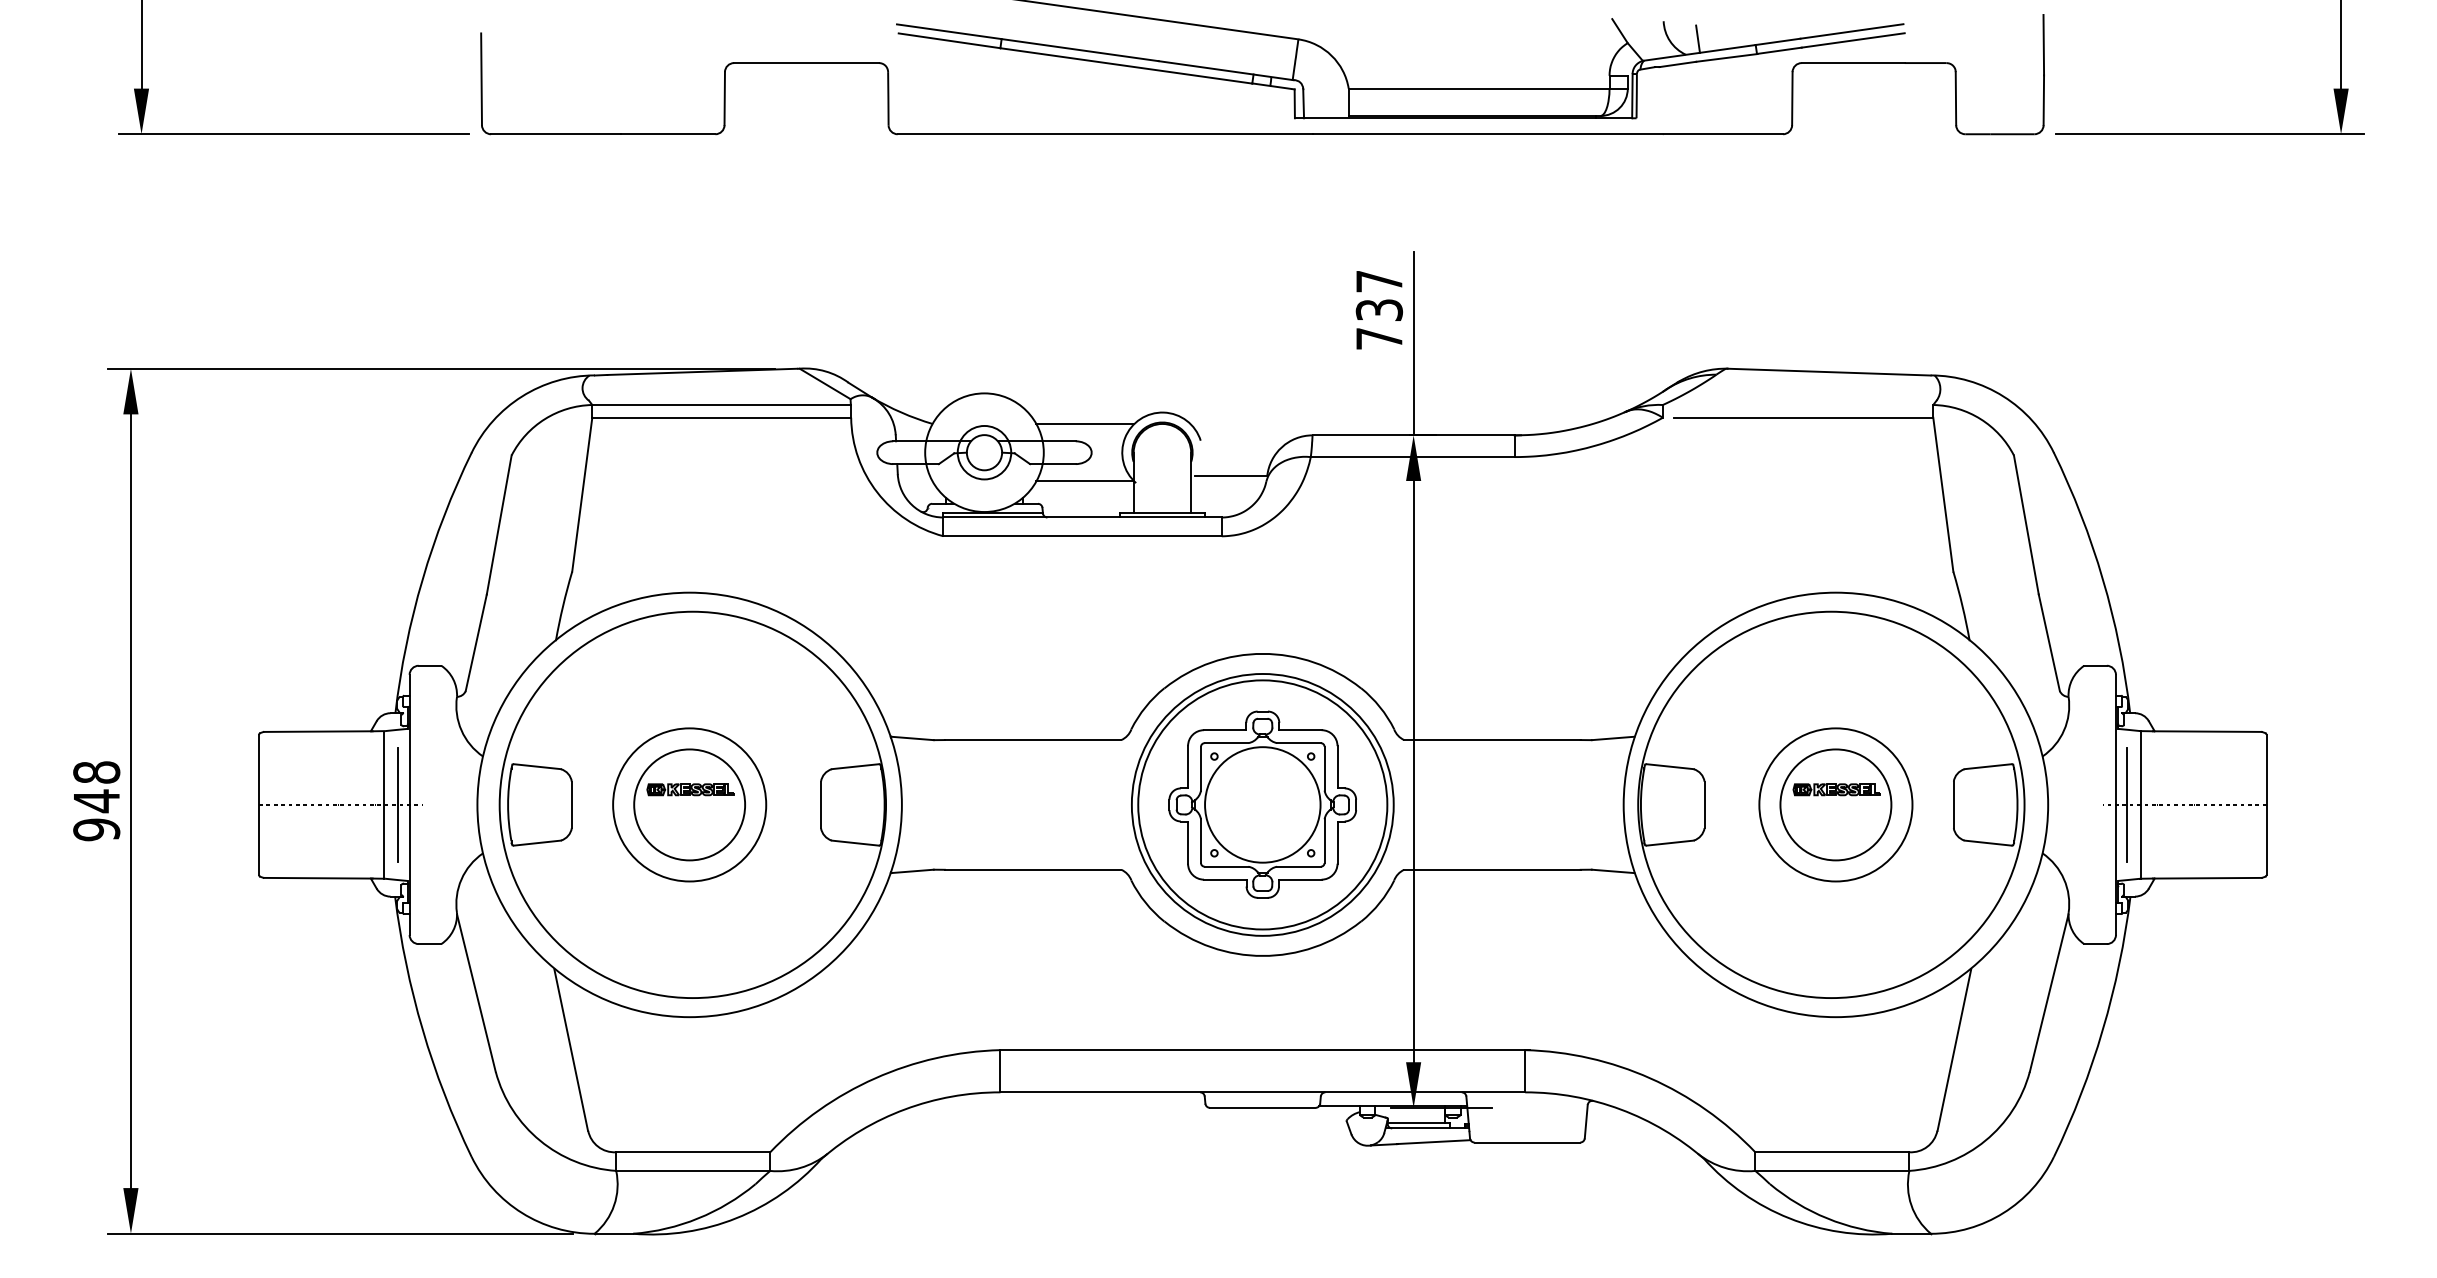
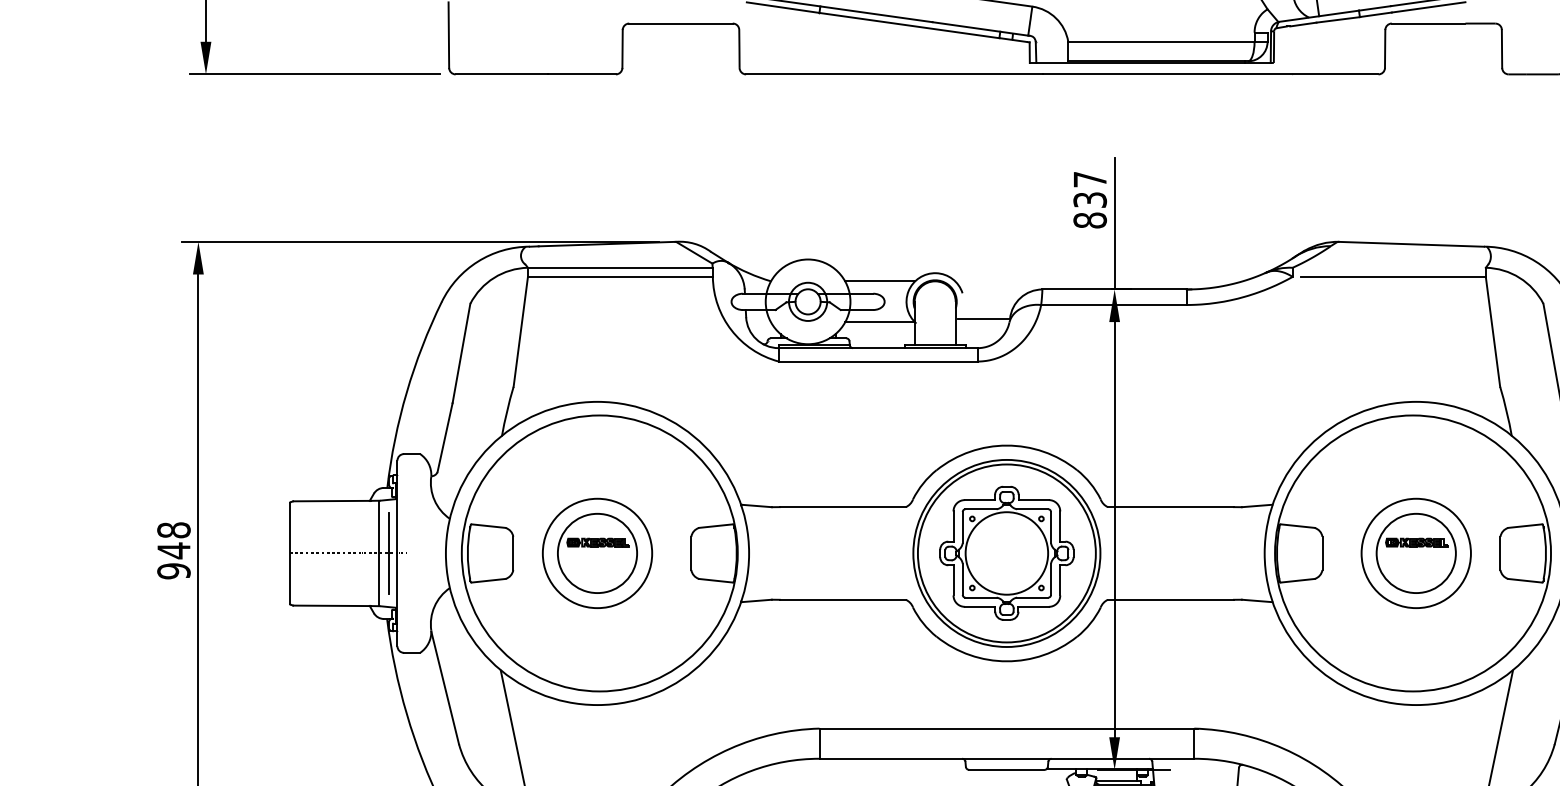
text: (1378, 338) -> (1089, 220), 737 -> 837

